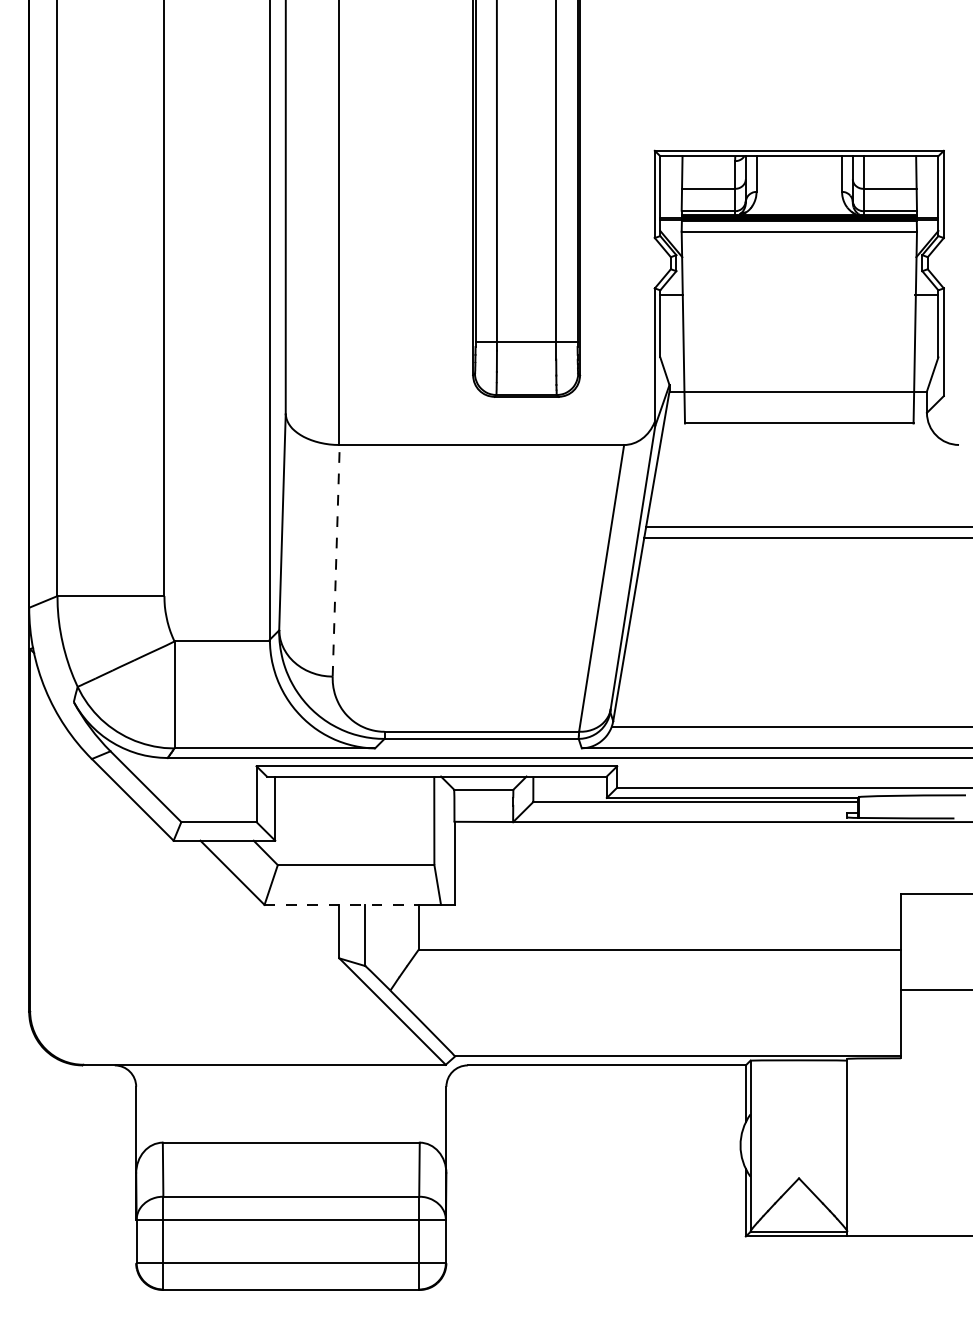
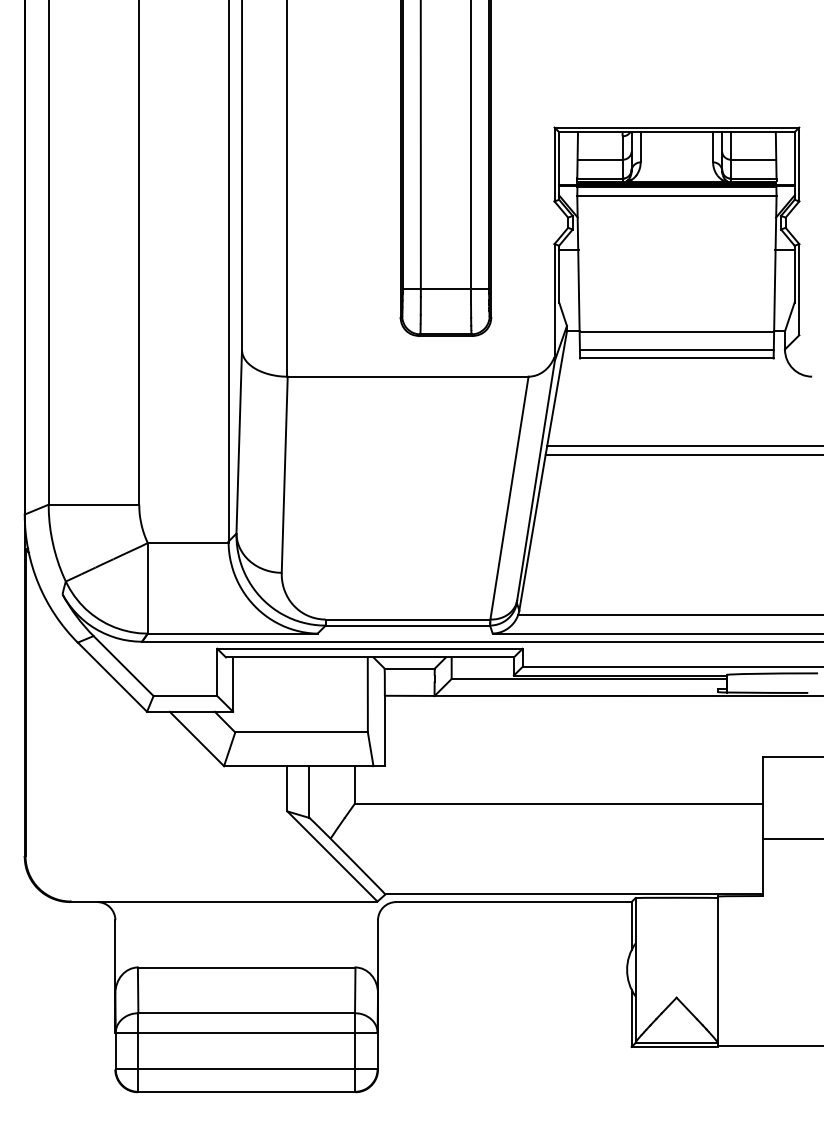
line: (798, 412) -> (676, 349), added
line: (335, 560) -> (284, 474), dashed -> solid
line: (341, 905) -> (289, 766), dashed -> solid

